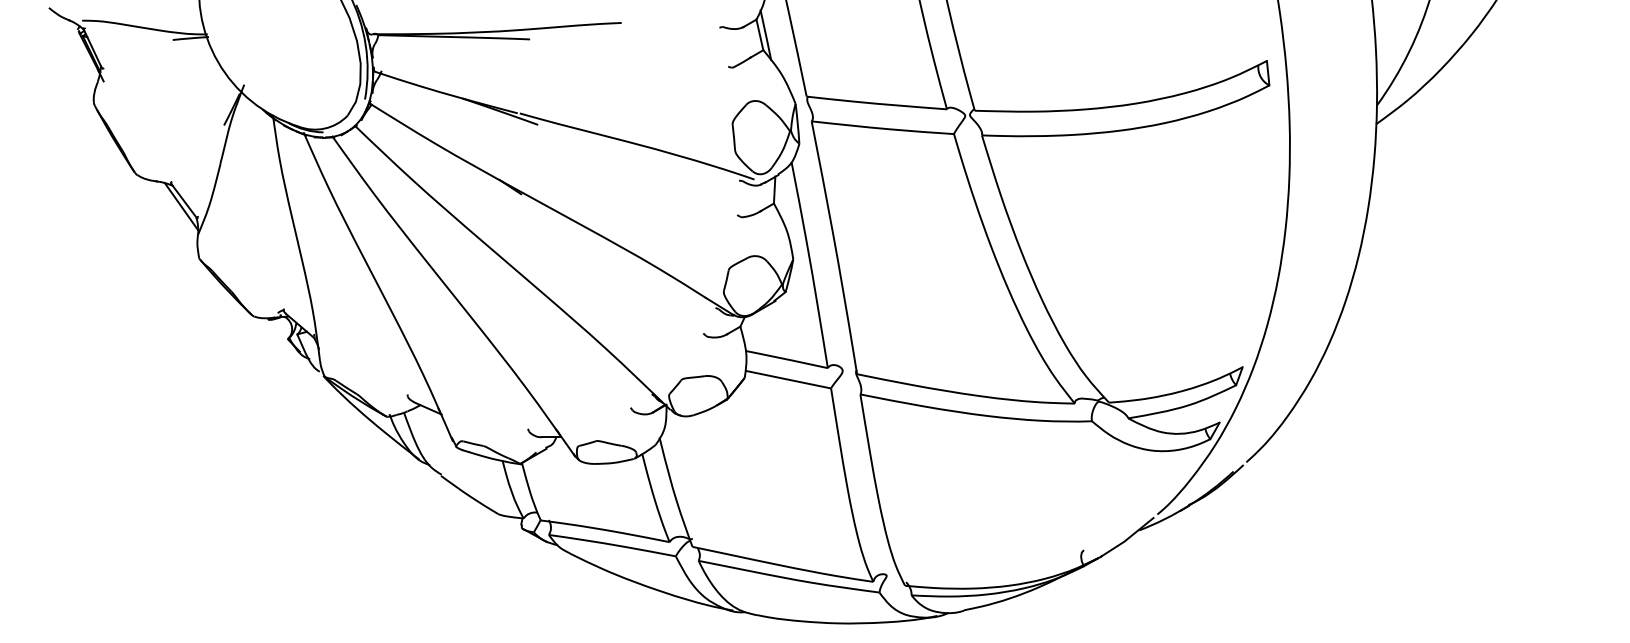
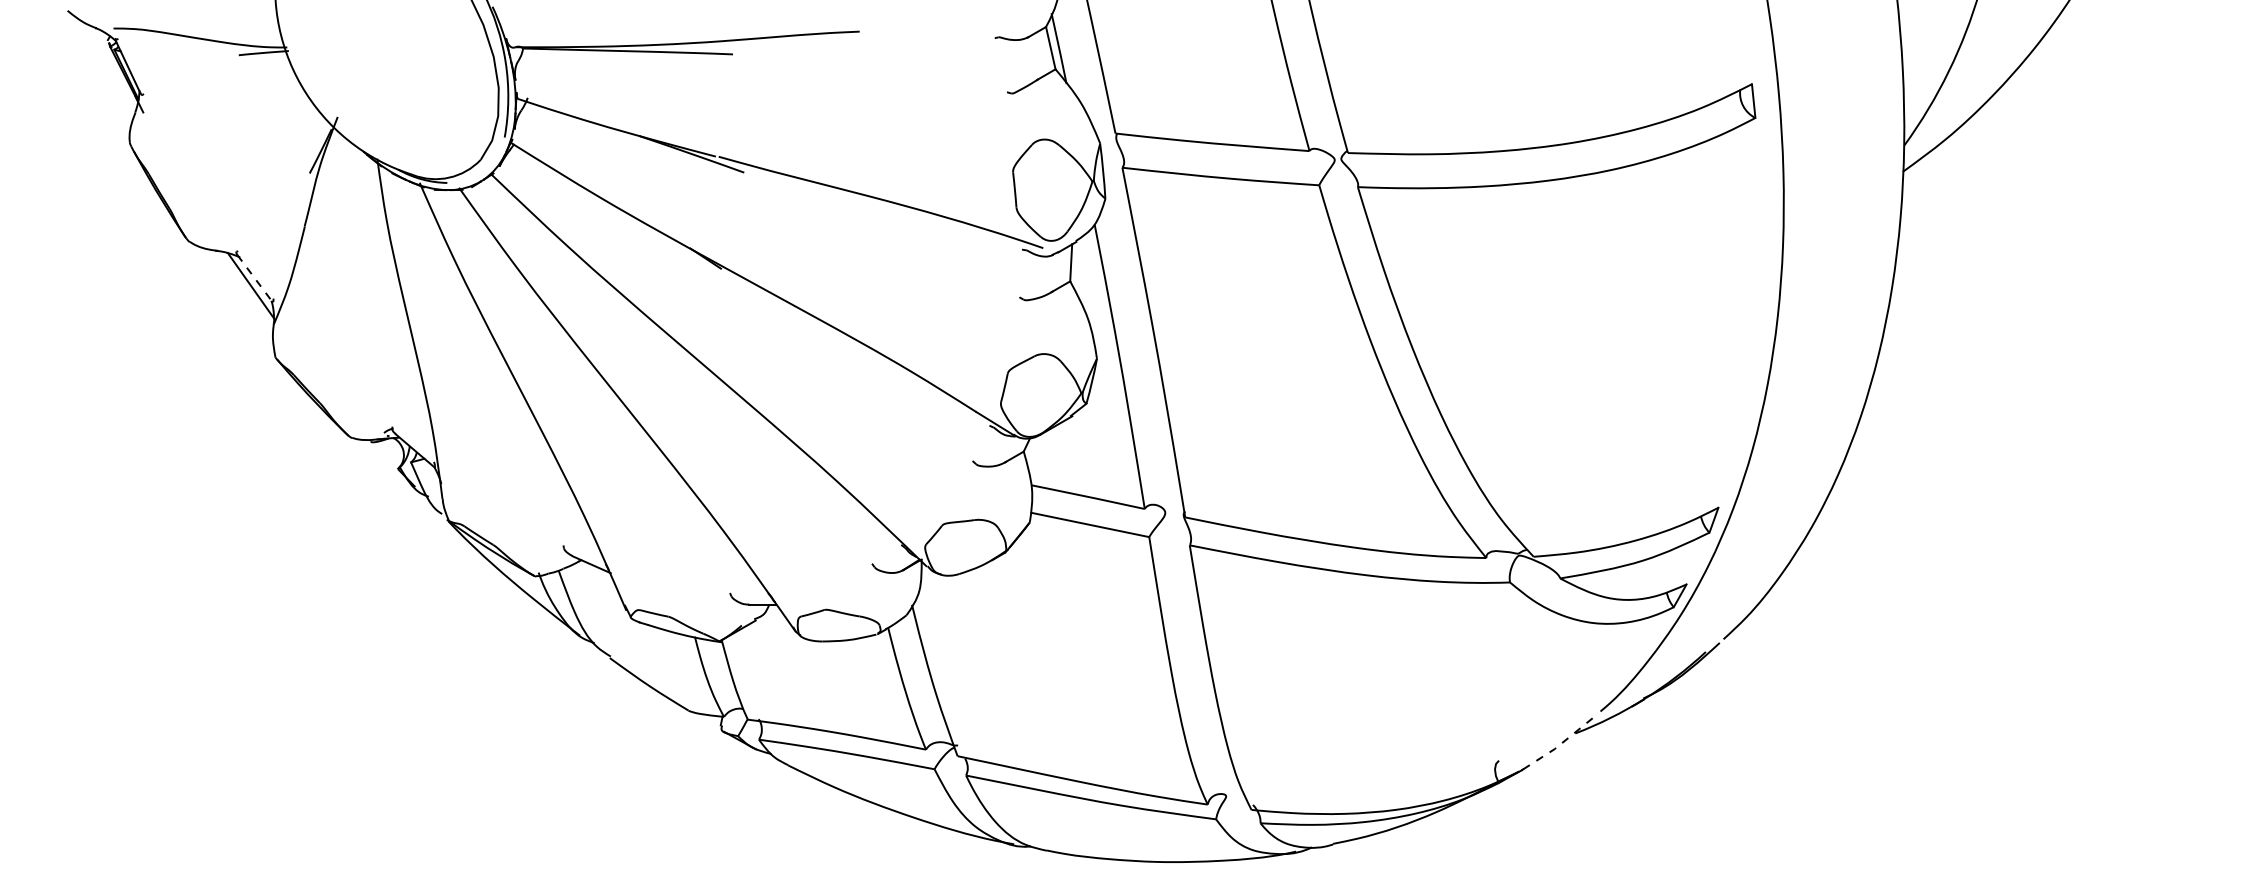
line: (184, 201) -> (254, 278), solid -> dashed
line: (1128, 538) -> (1560, 744), solid -> dashed

